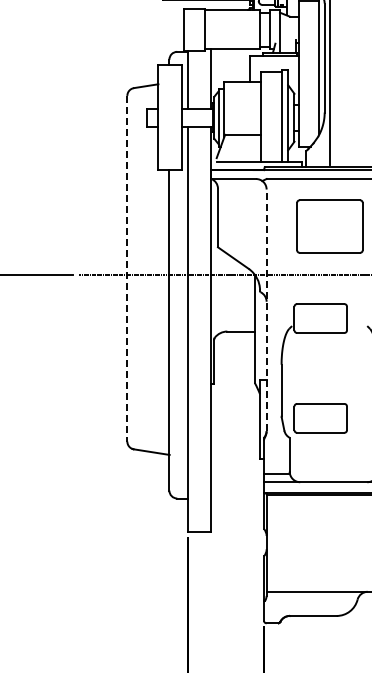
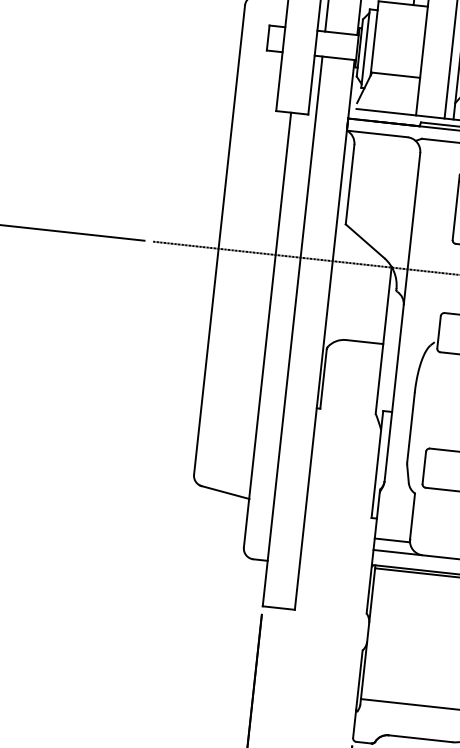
line: (127, 268) -> (219, 239), dashed -> solid
line: (266, 310) -> (402, 317), dashed -> solid

